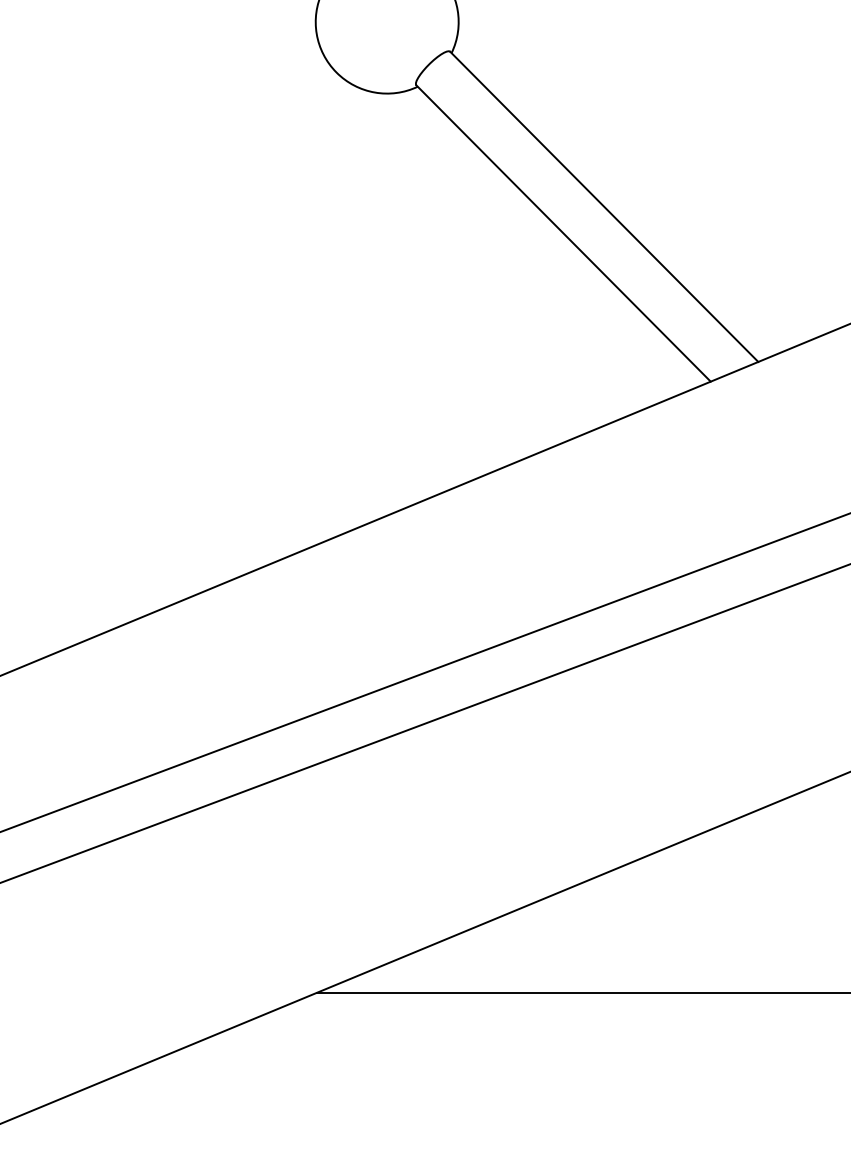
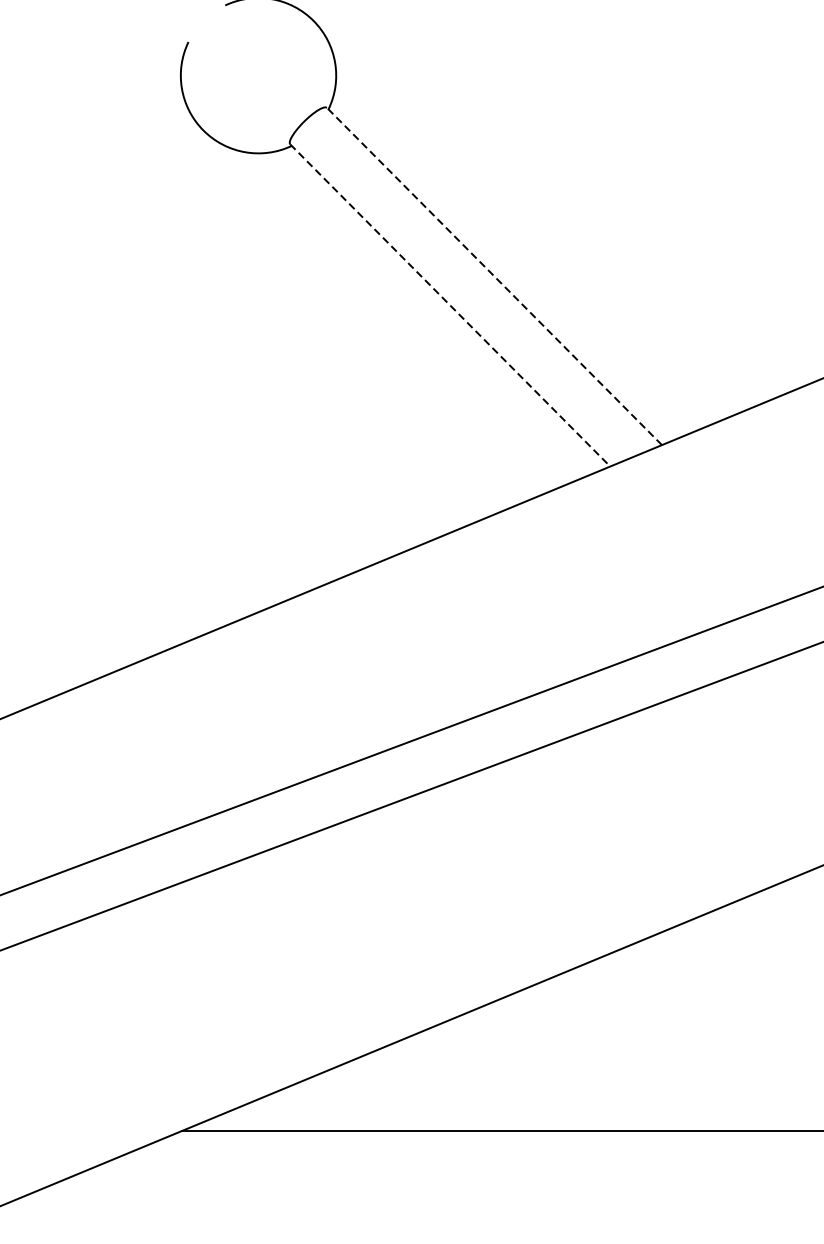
line: (604, 206) -> (494, 276), solid -> dashed
line: (563, 233) -> (450, 305), solid -> dashed

